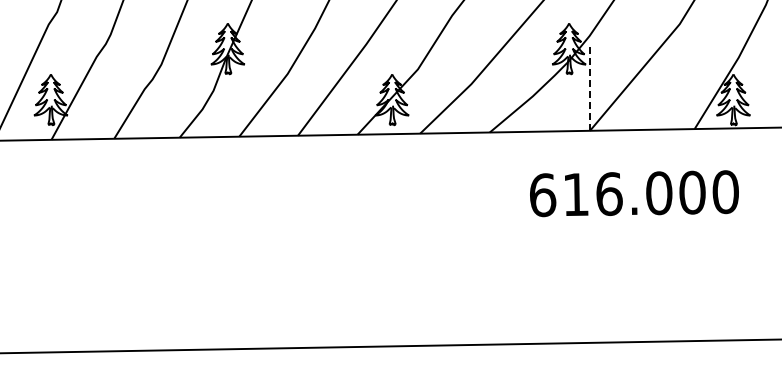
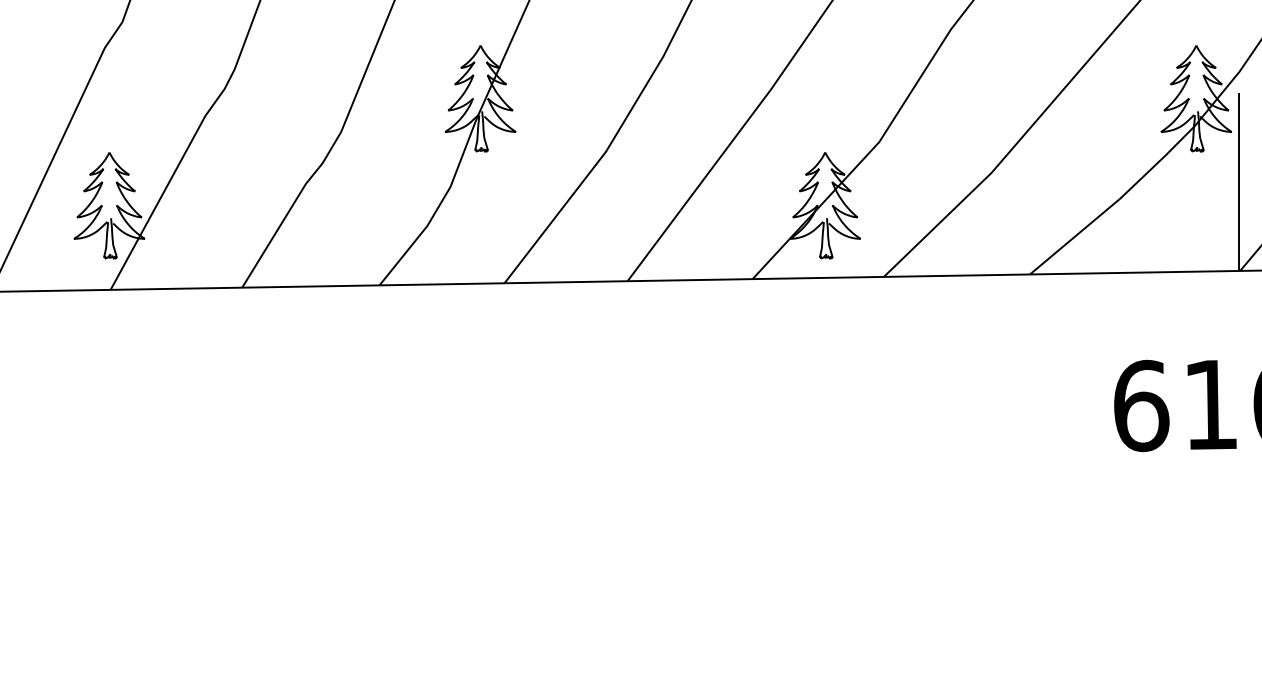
line: (589, 87) -> (1239, 180), dashed -> solid

